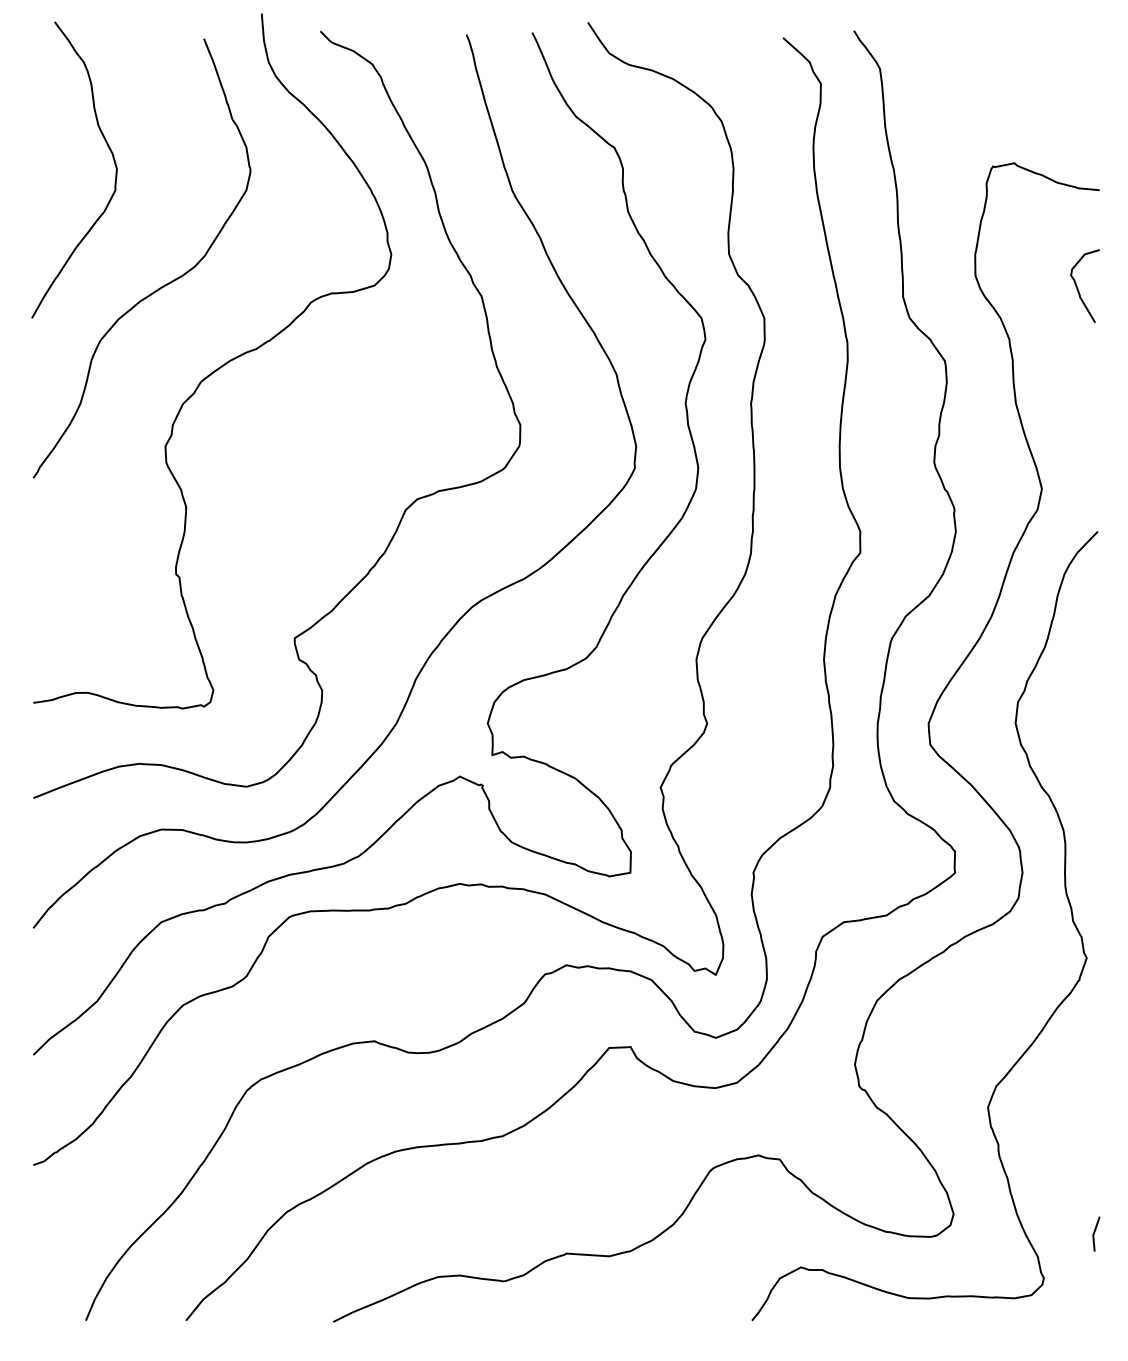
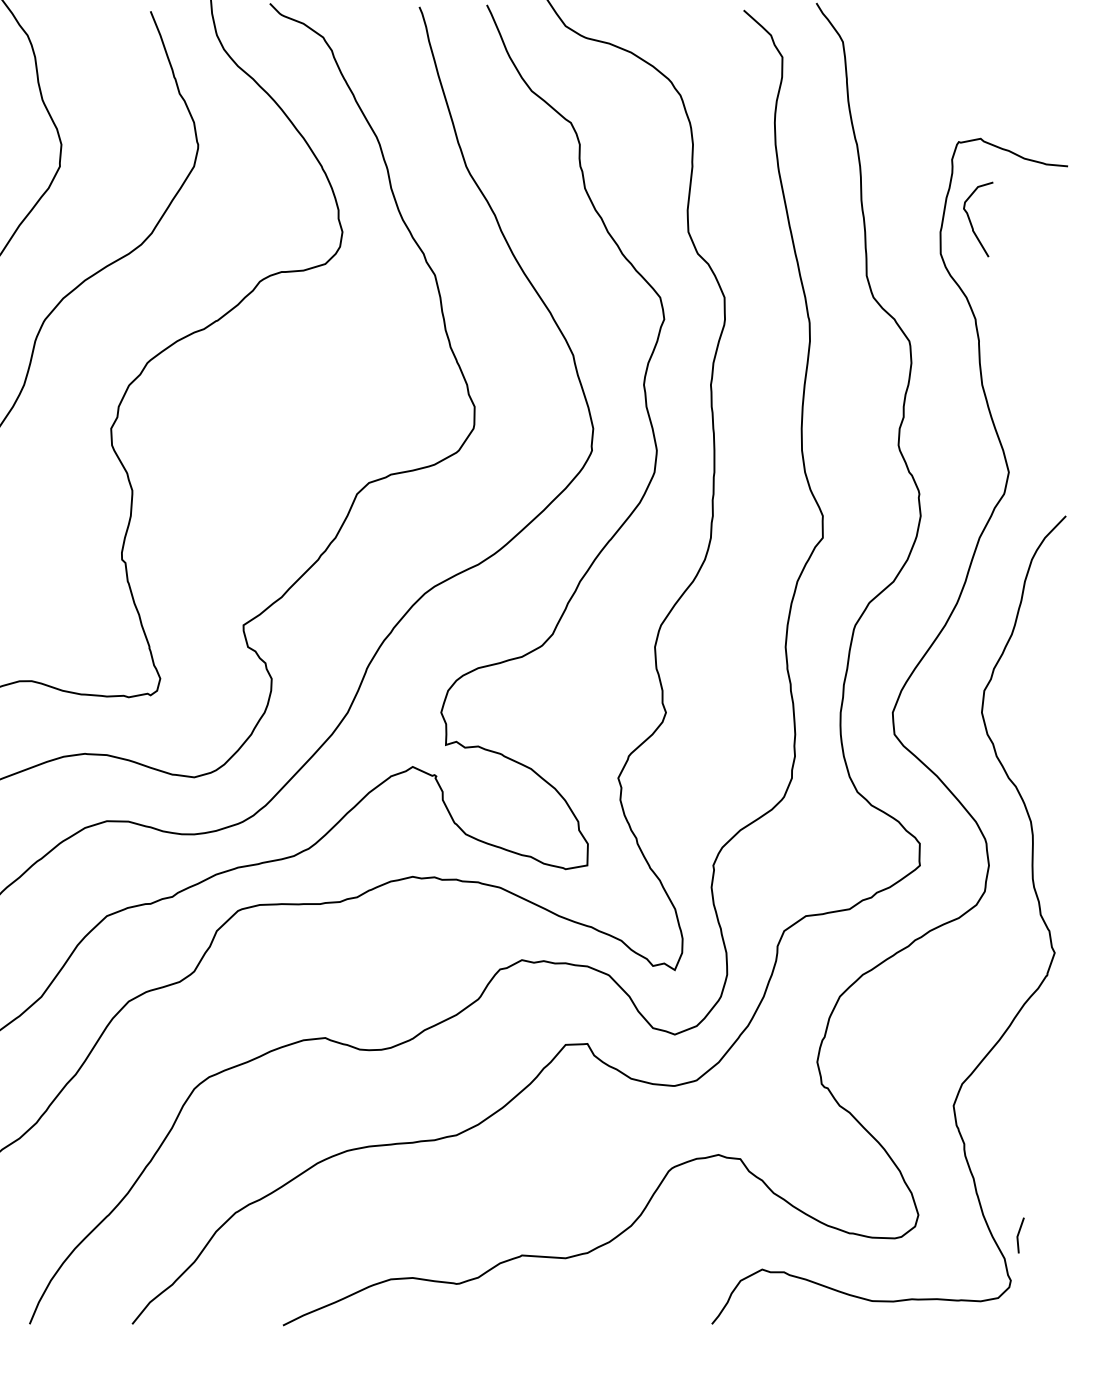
curve: (1078, 288) -> (971, 221), moved
line: (1095, 1232) -> (1019, 1233), moved

